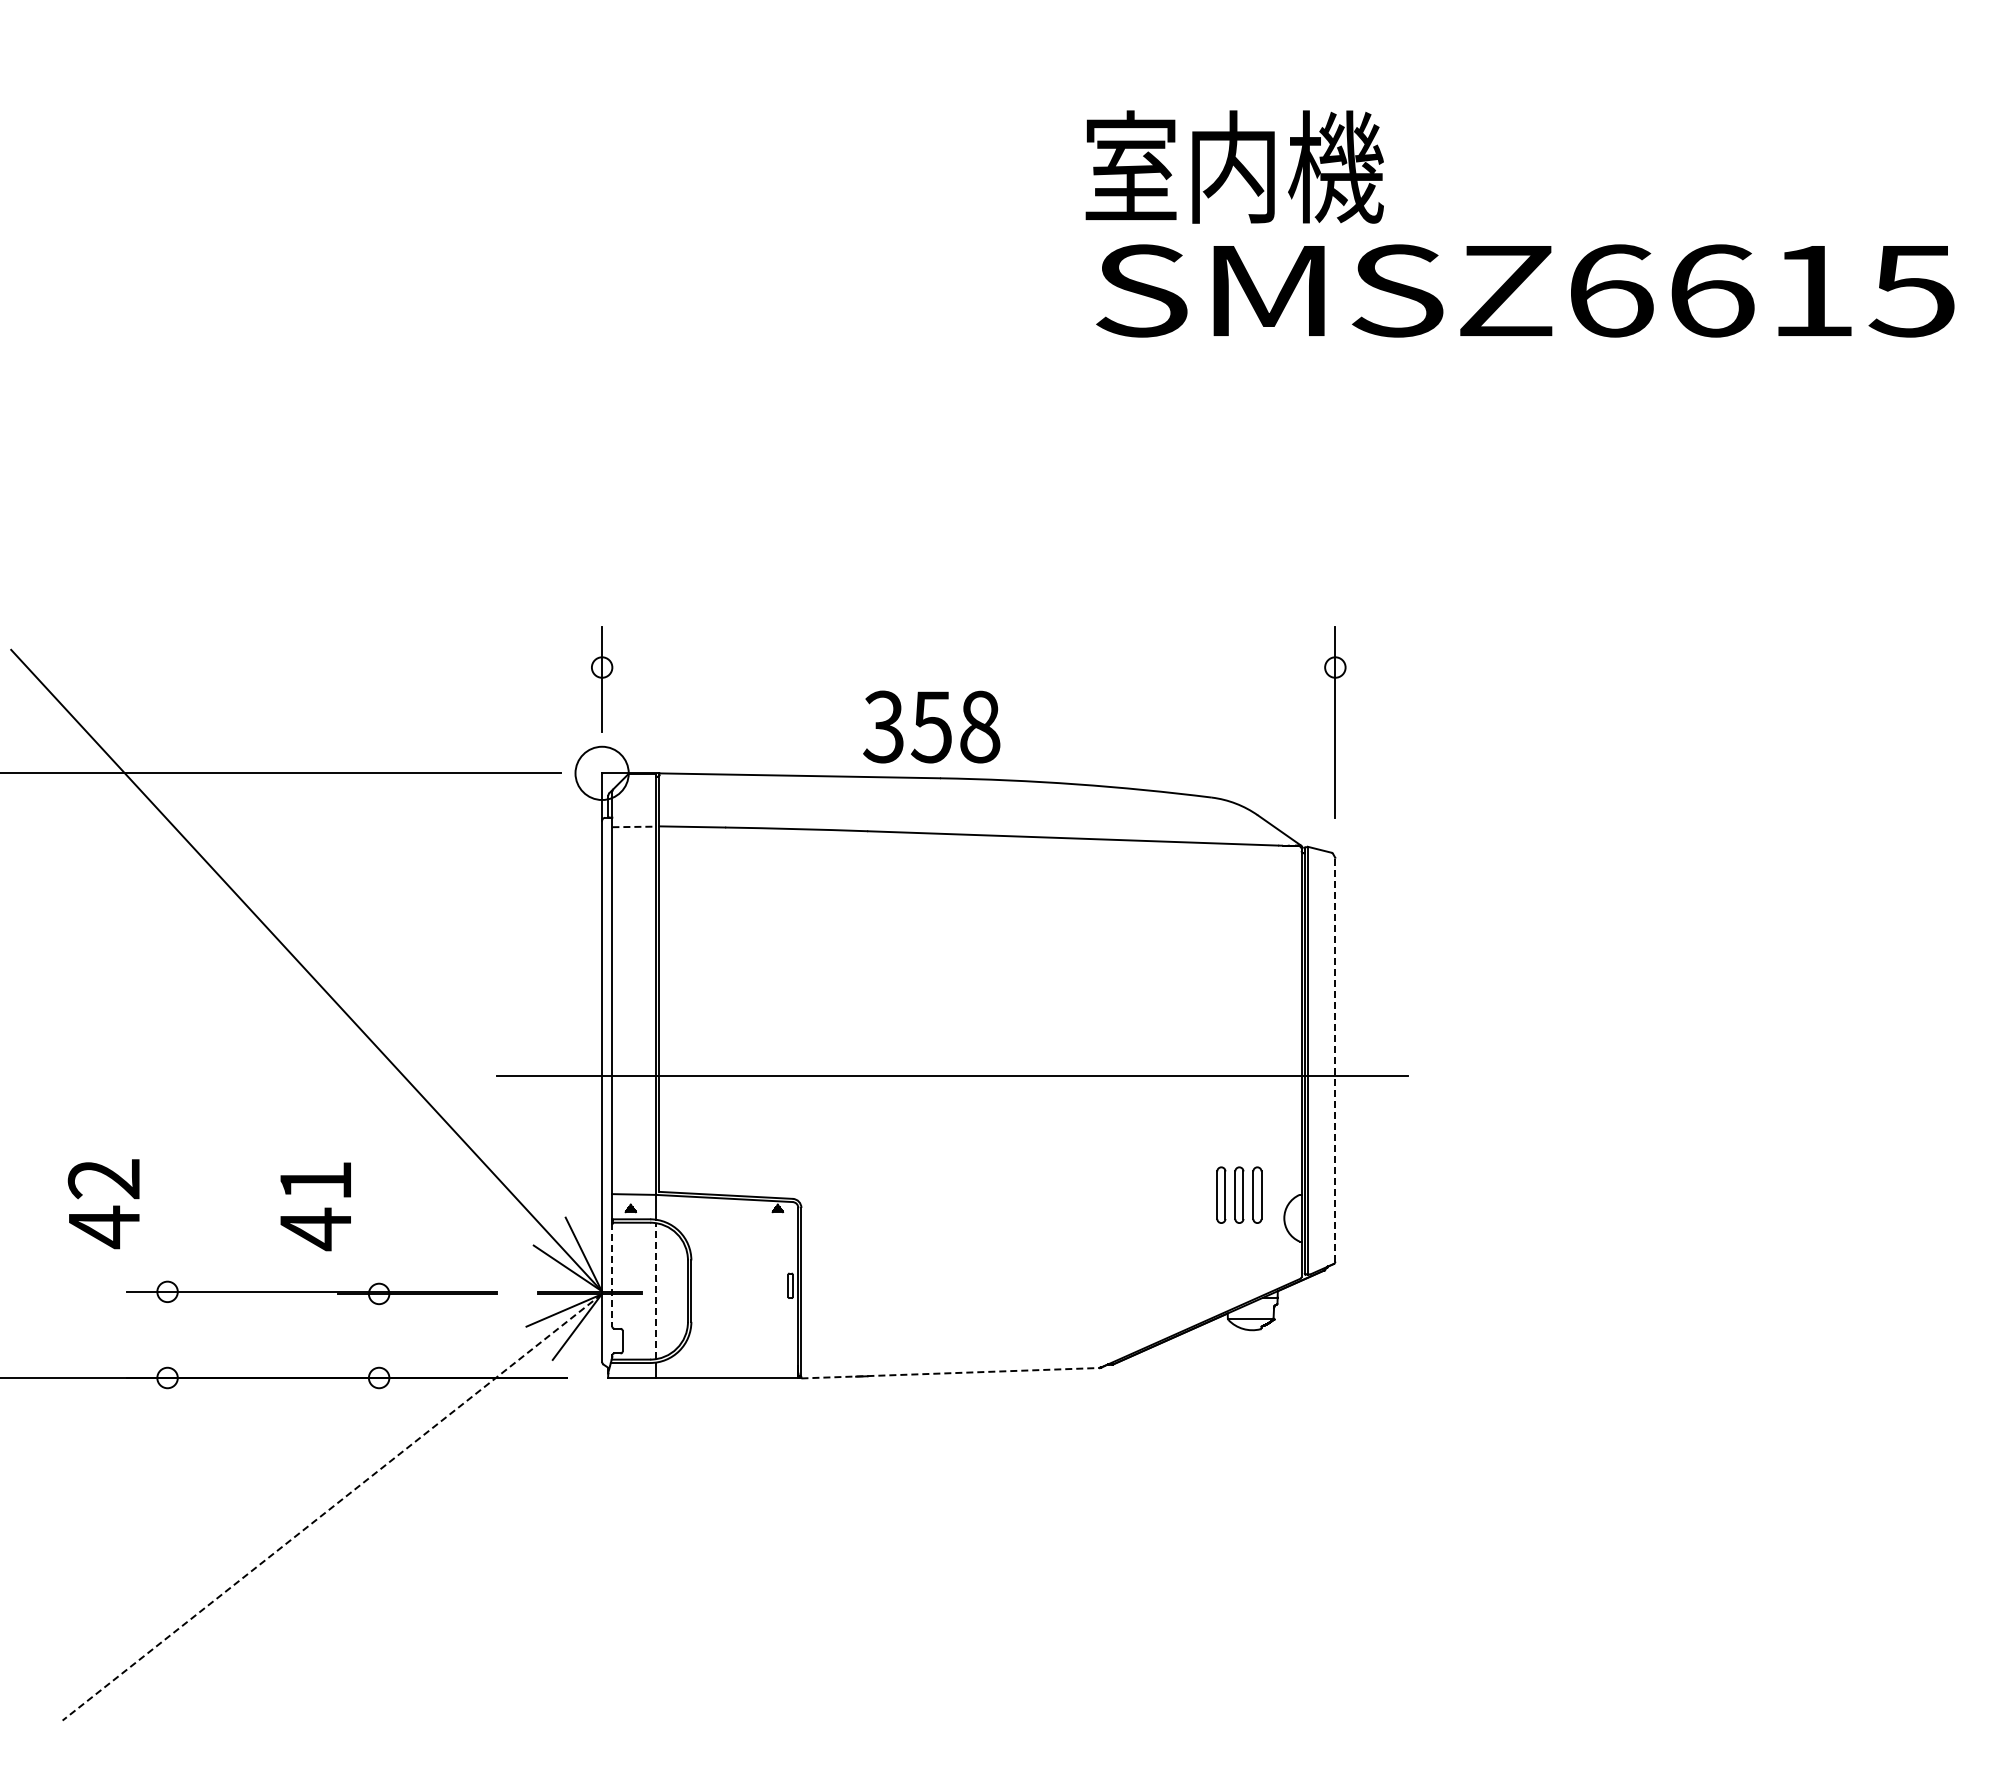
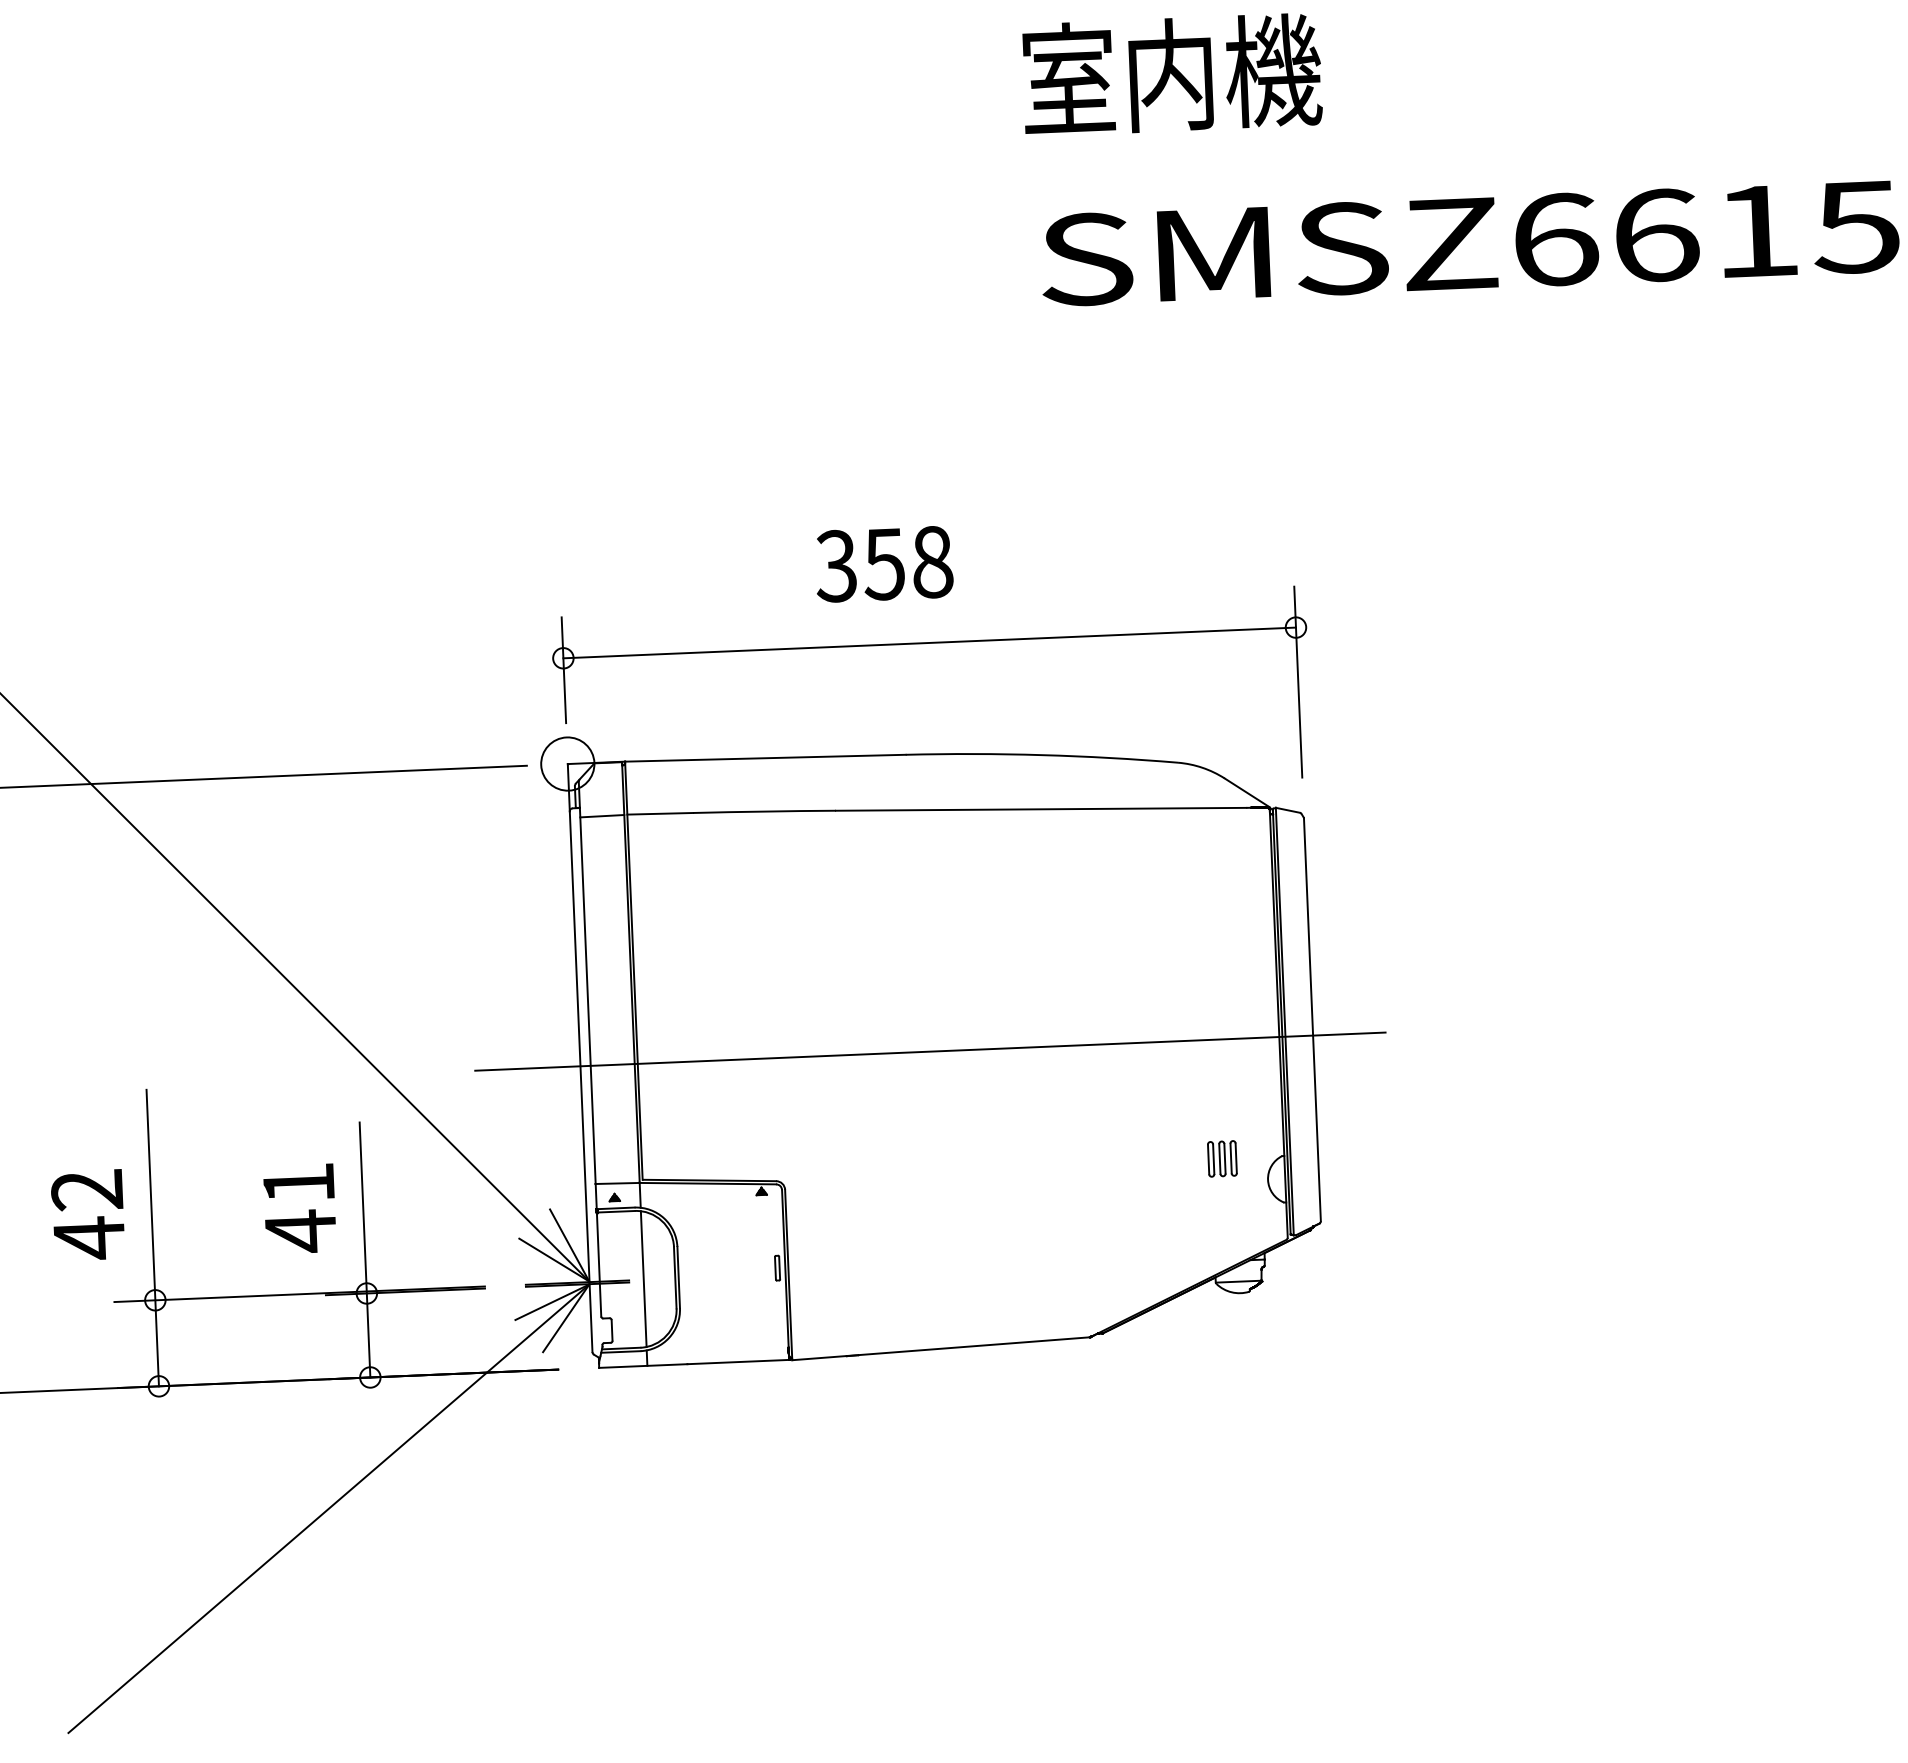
text: (1234, 166) -> (1171, 74), moved
line: (968, 667) -> (929, 642), added
text: (931, 726) -> (884, 563), moved
line: (634, 826) -> (602, 815), dashed -> solid
line: (1335, 1060) -> (1312, 1020), dashed -> solid
part: (1239, 1195) -> (1222, 1159), size x0.62
line: (167, 1229) -> (152, 1237), added
line: (379, 1250) -> (365, 1250), added
line: (612, 1275) -> (599, 1265), dashed -> solid
line: (656, 1291) -> (643, 1279), dashed -> solid
line: (950, 1373) -> (941, 1349), dashed -> solid
line: (332, 1507) -> (329, 1508), dashed -> solid

